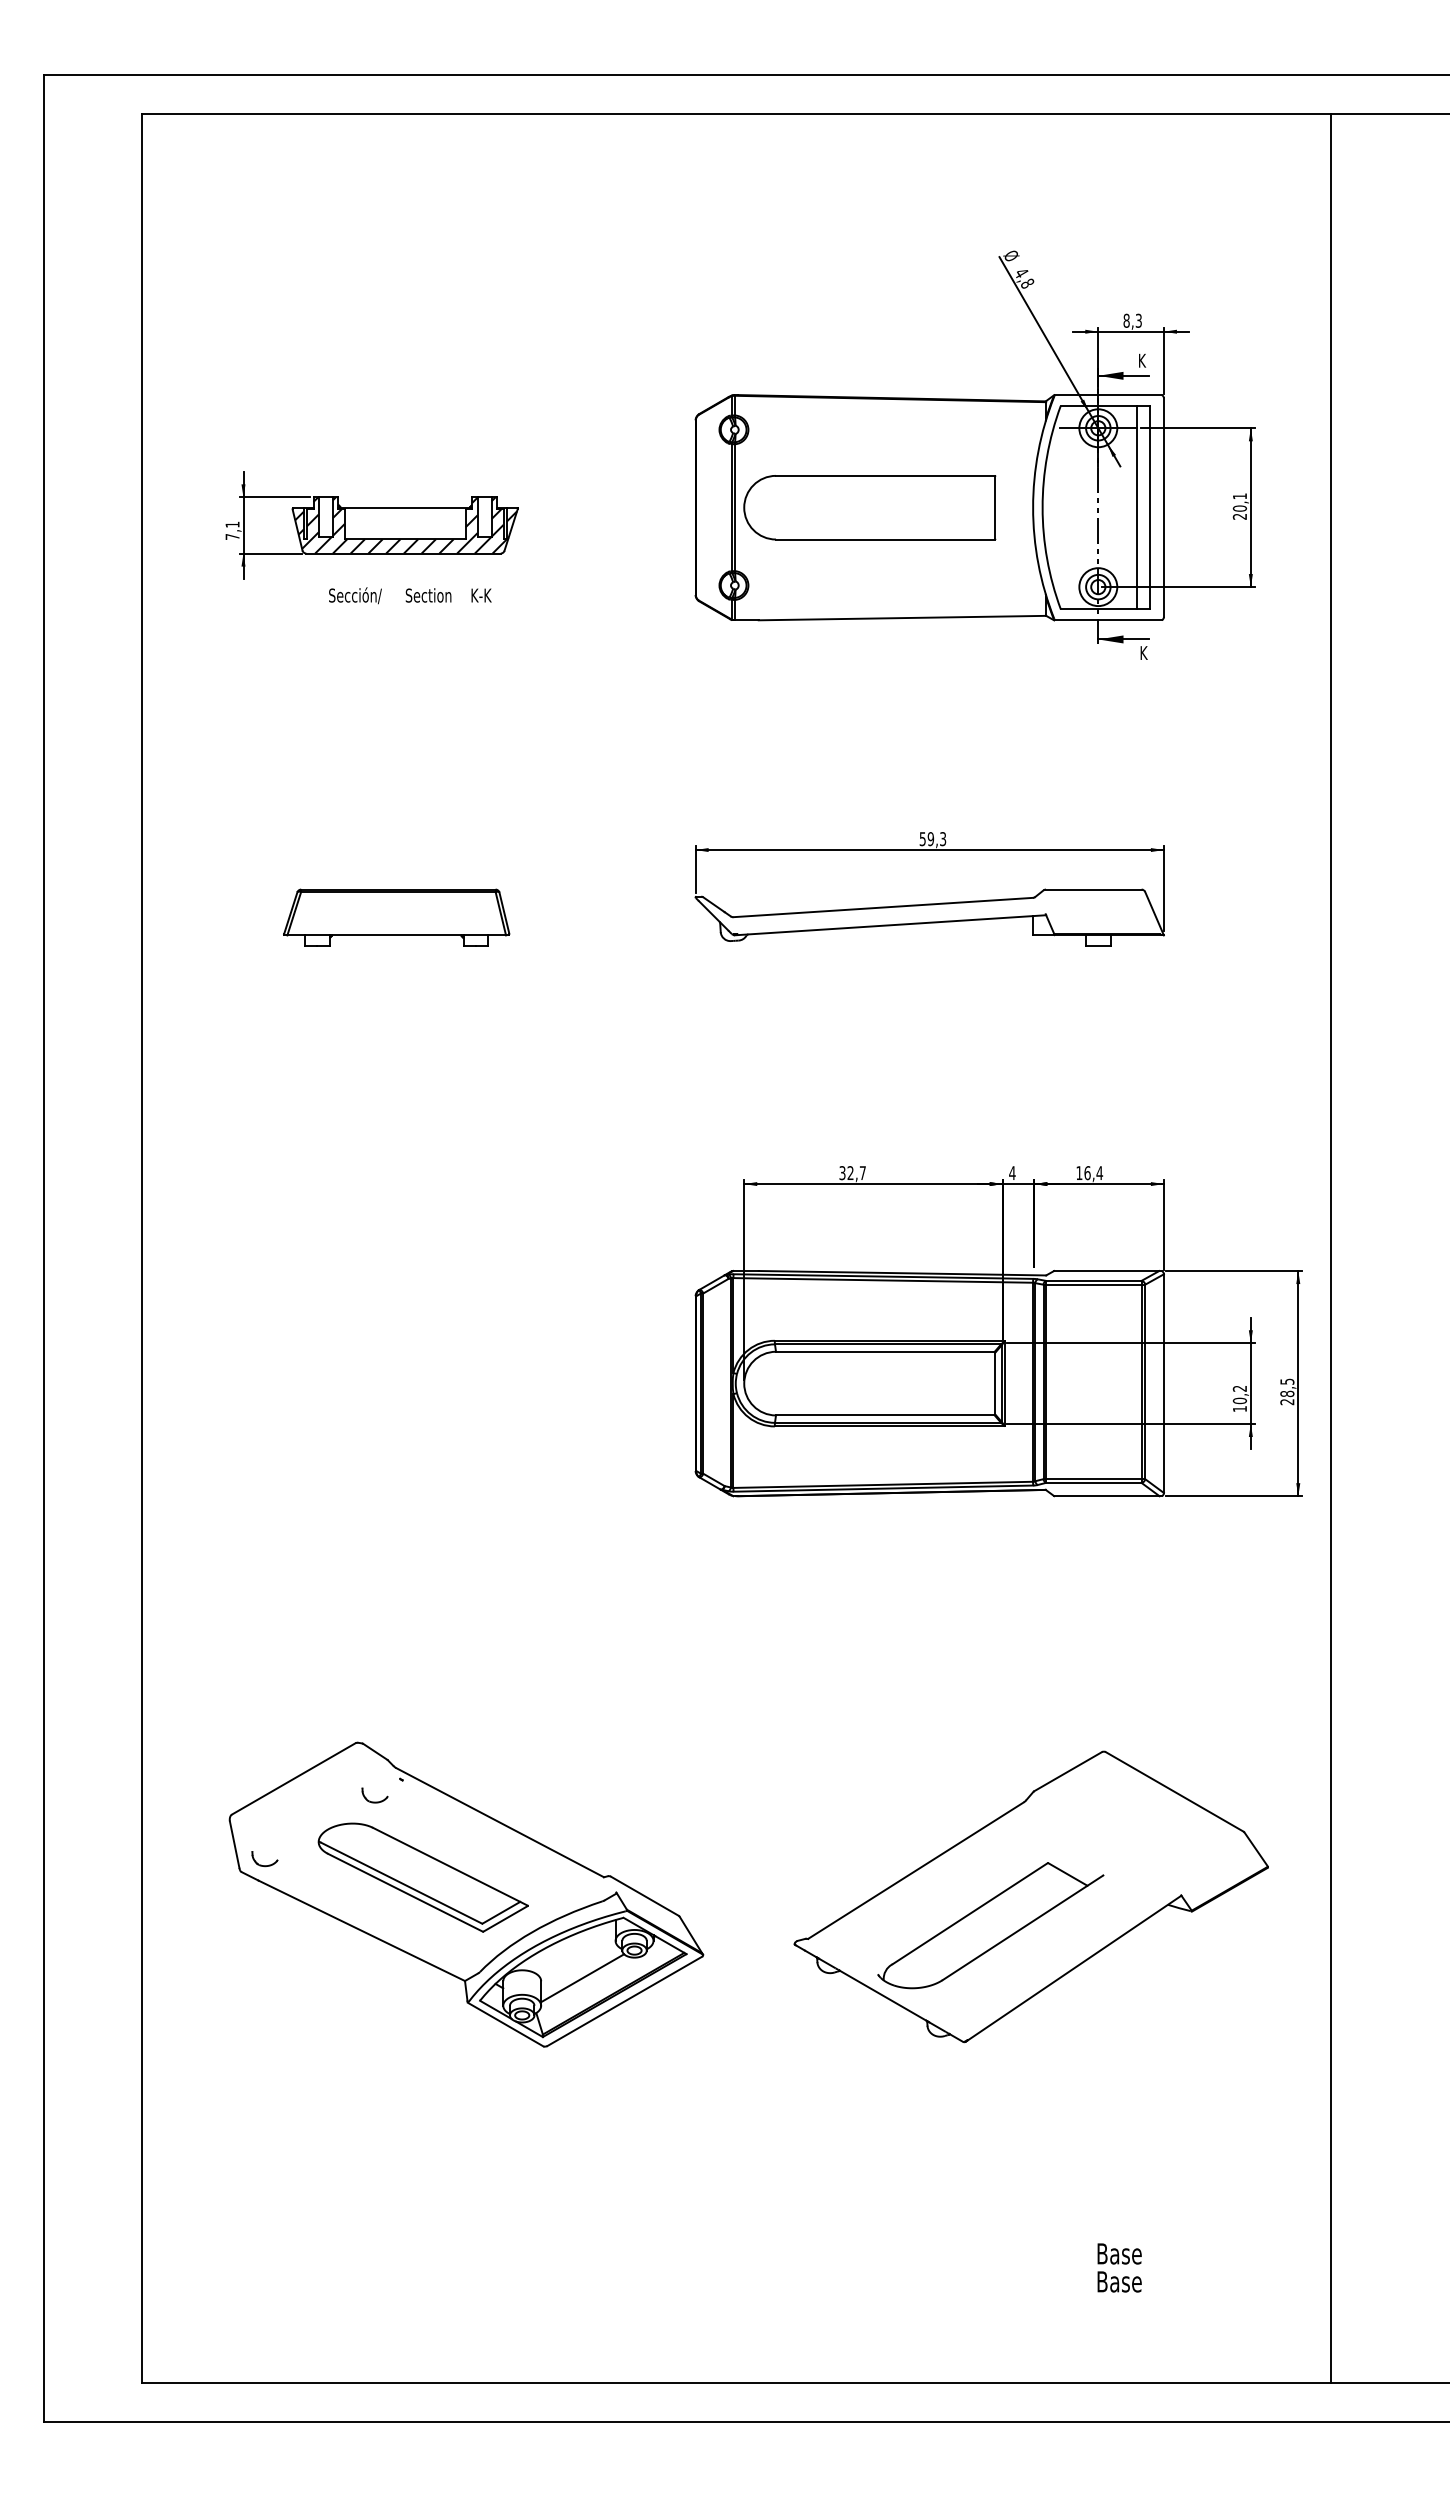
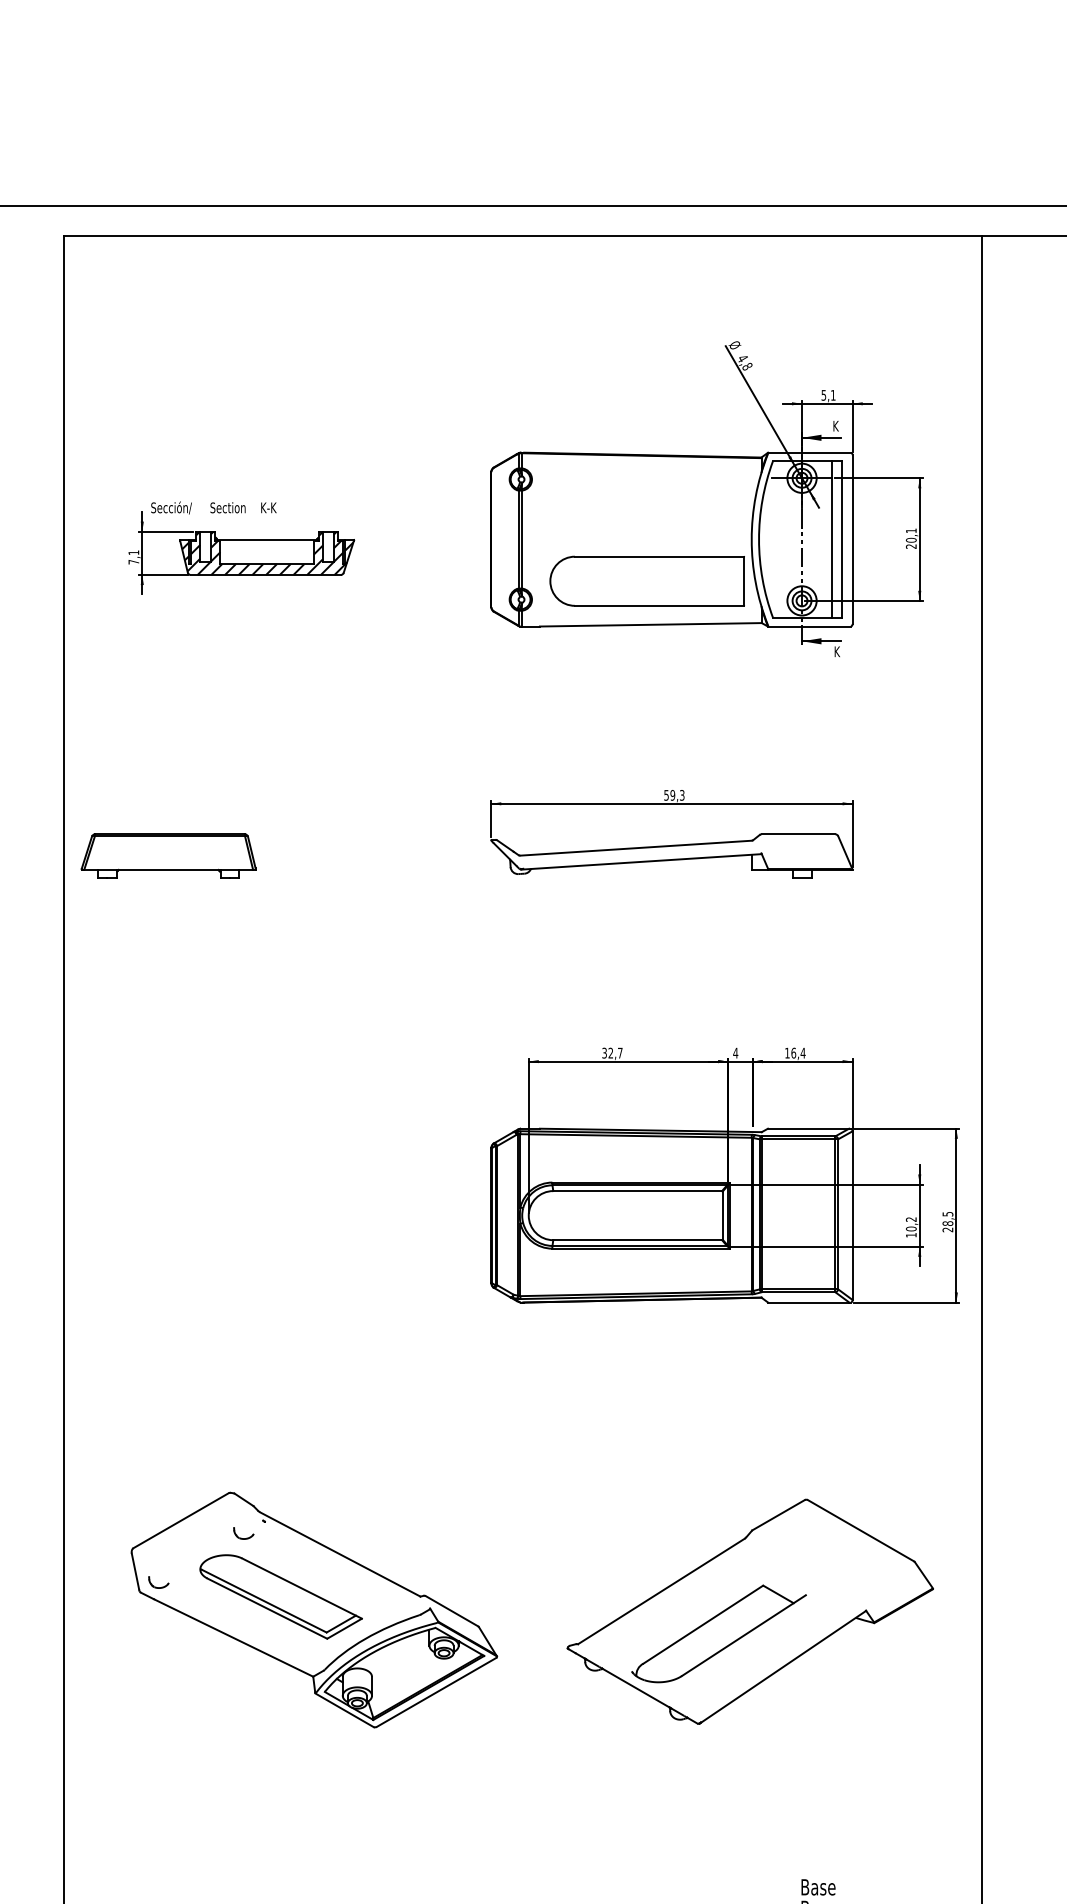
text: (1132, 320) -> (828, 395), 8,3 -> 5,1
part: (869, 507) -> (647, 581), moved
text: (410, 595) -> (214, 507), moved
part: (396, 917) -> (168, 855), moved
line: (582, 1978) -> (403, 1674), removed

